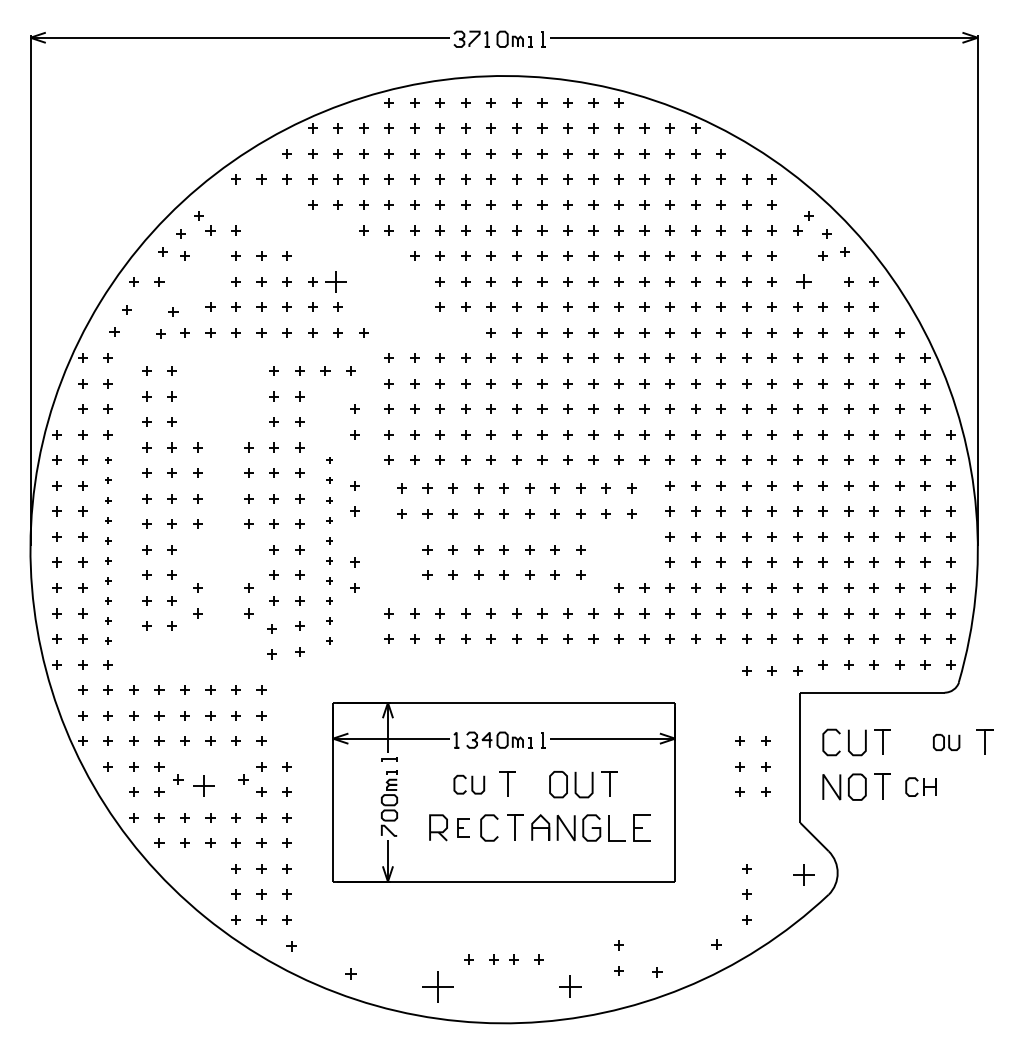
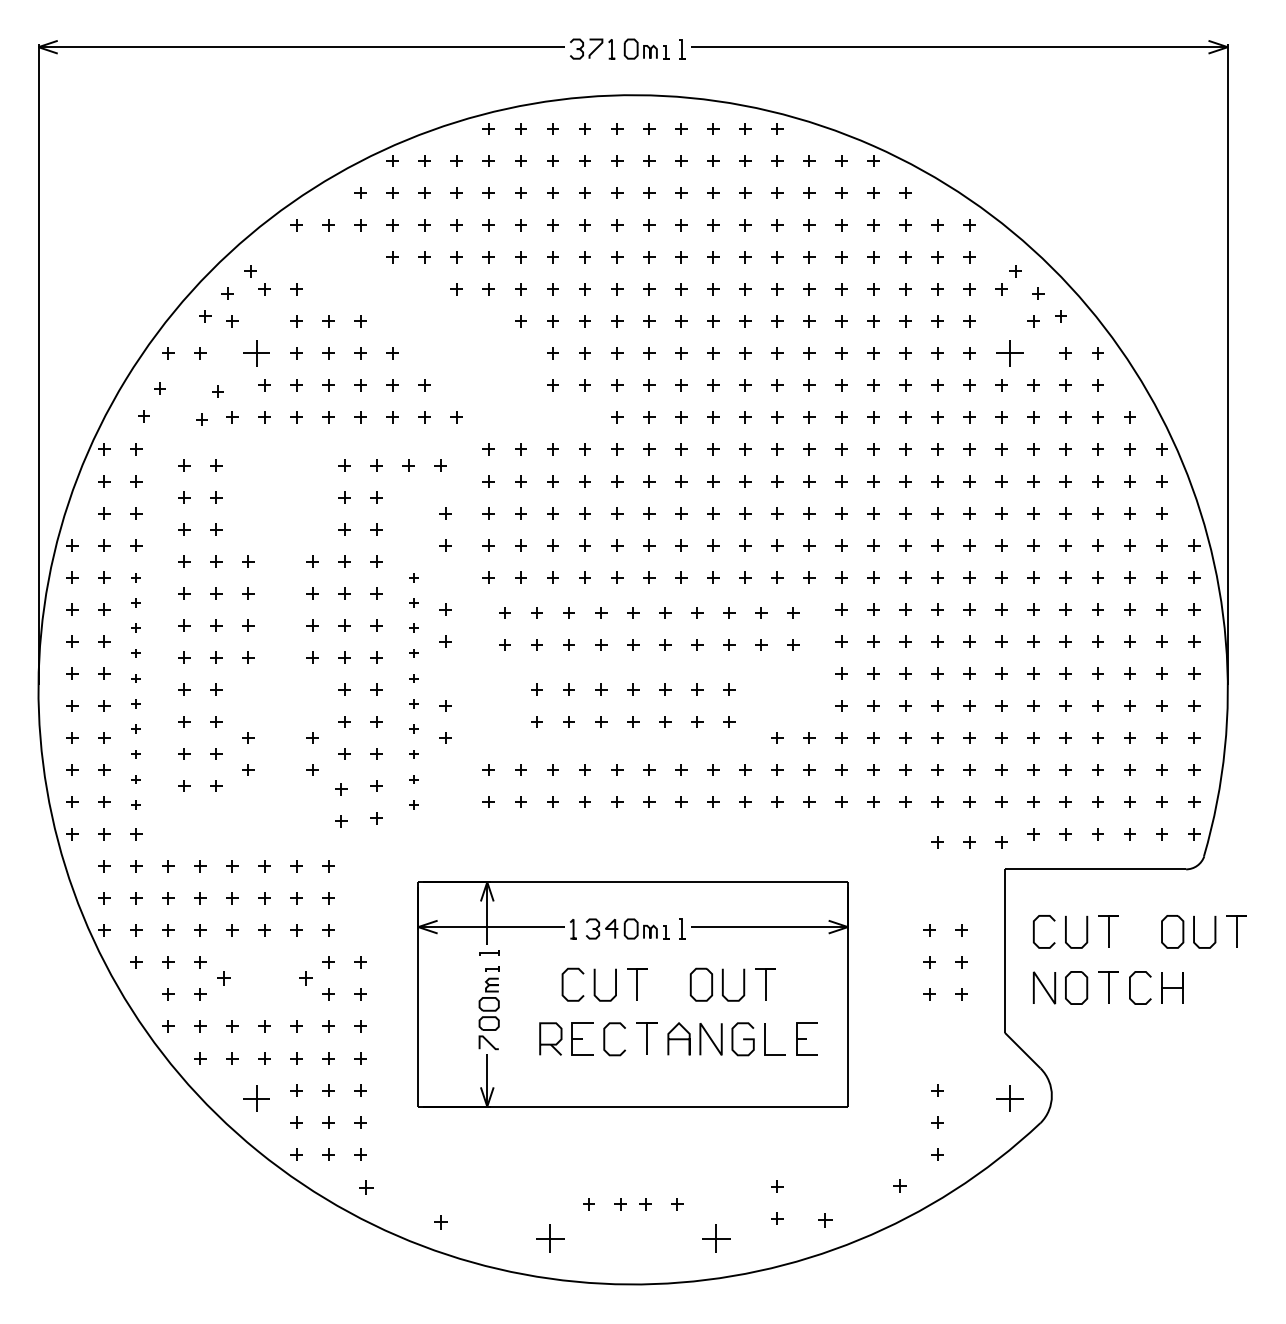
part: (335, 281) -> (255, 353), moved
part: (803, 281) -> (1008, 353), size x1.43
part: (946, 742) -> (1188, 931), size x1.67
part: (469, 784) -> (589, 984), size x1.43
part: (203, 785) -> (255, 1097), moved
part: (920, 786) -> (1155, 987), size x1.43
part: (463, 827) -> (582, 1038), size x1.43
part: (438, 986) -> (550, 1238), size x0.71

